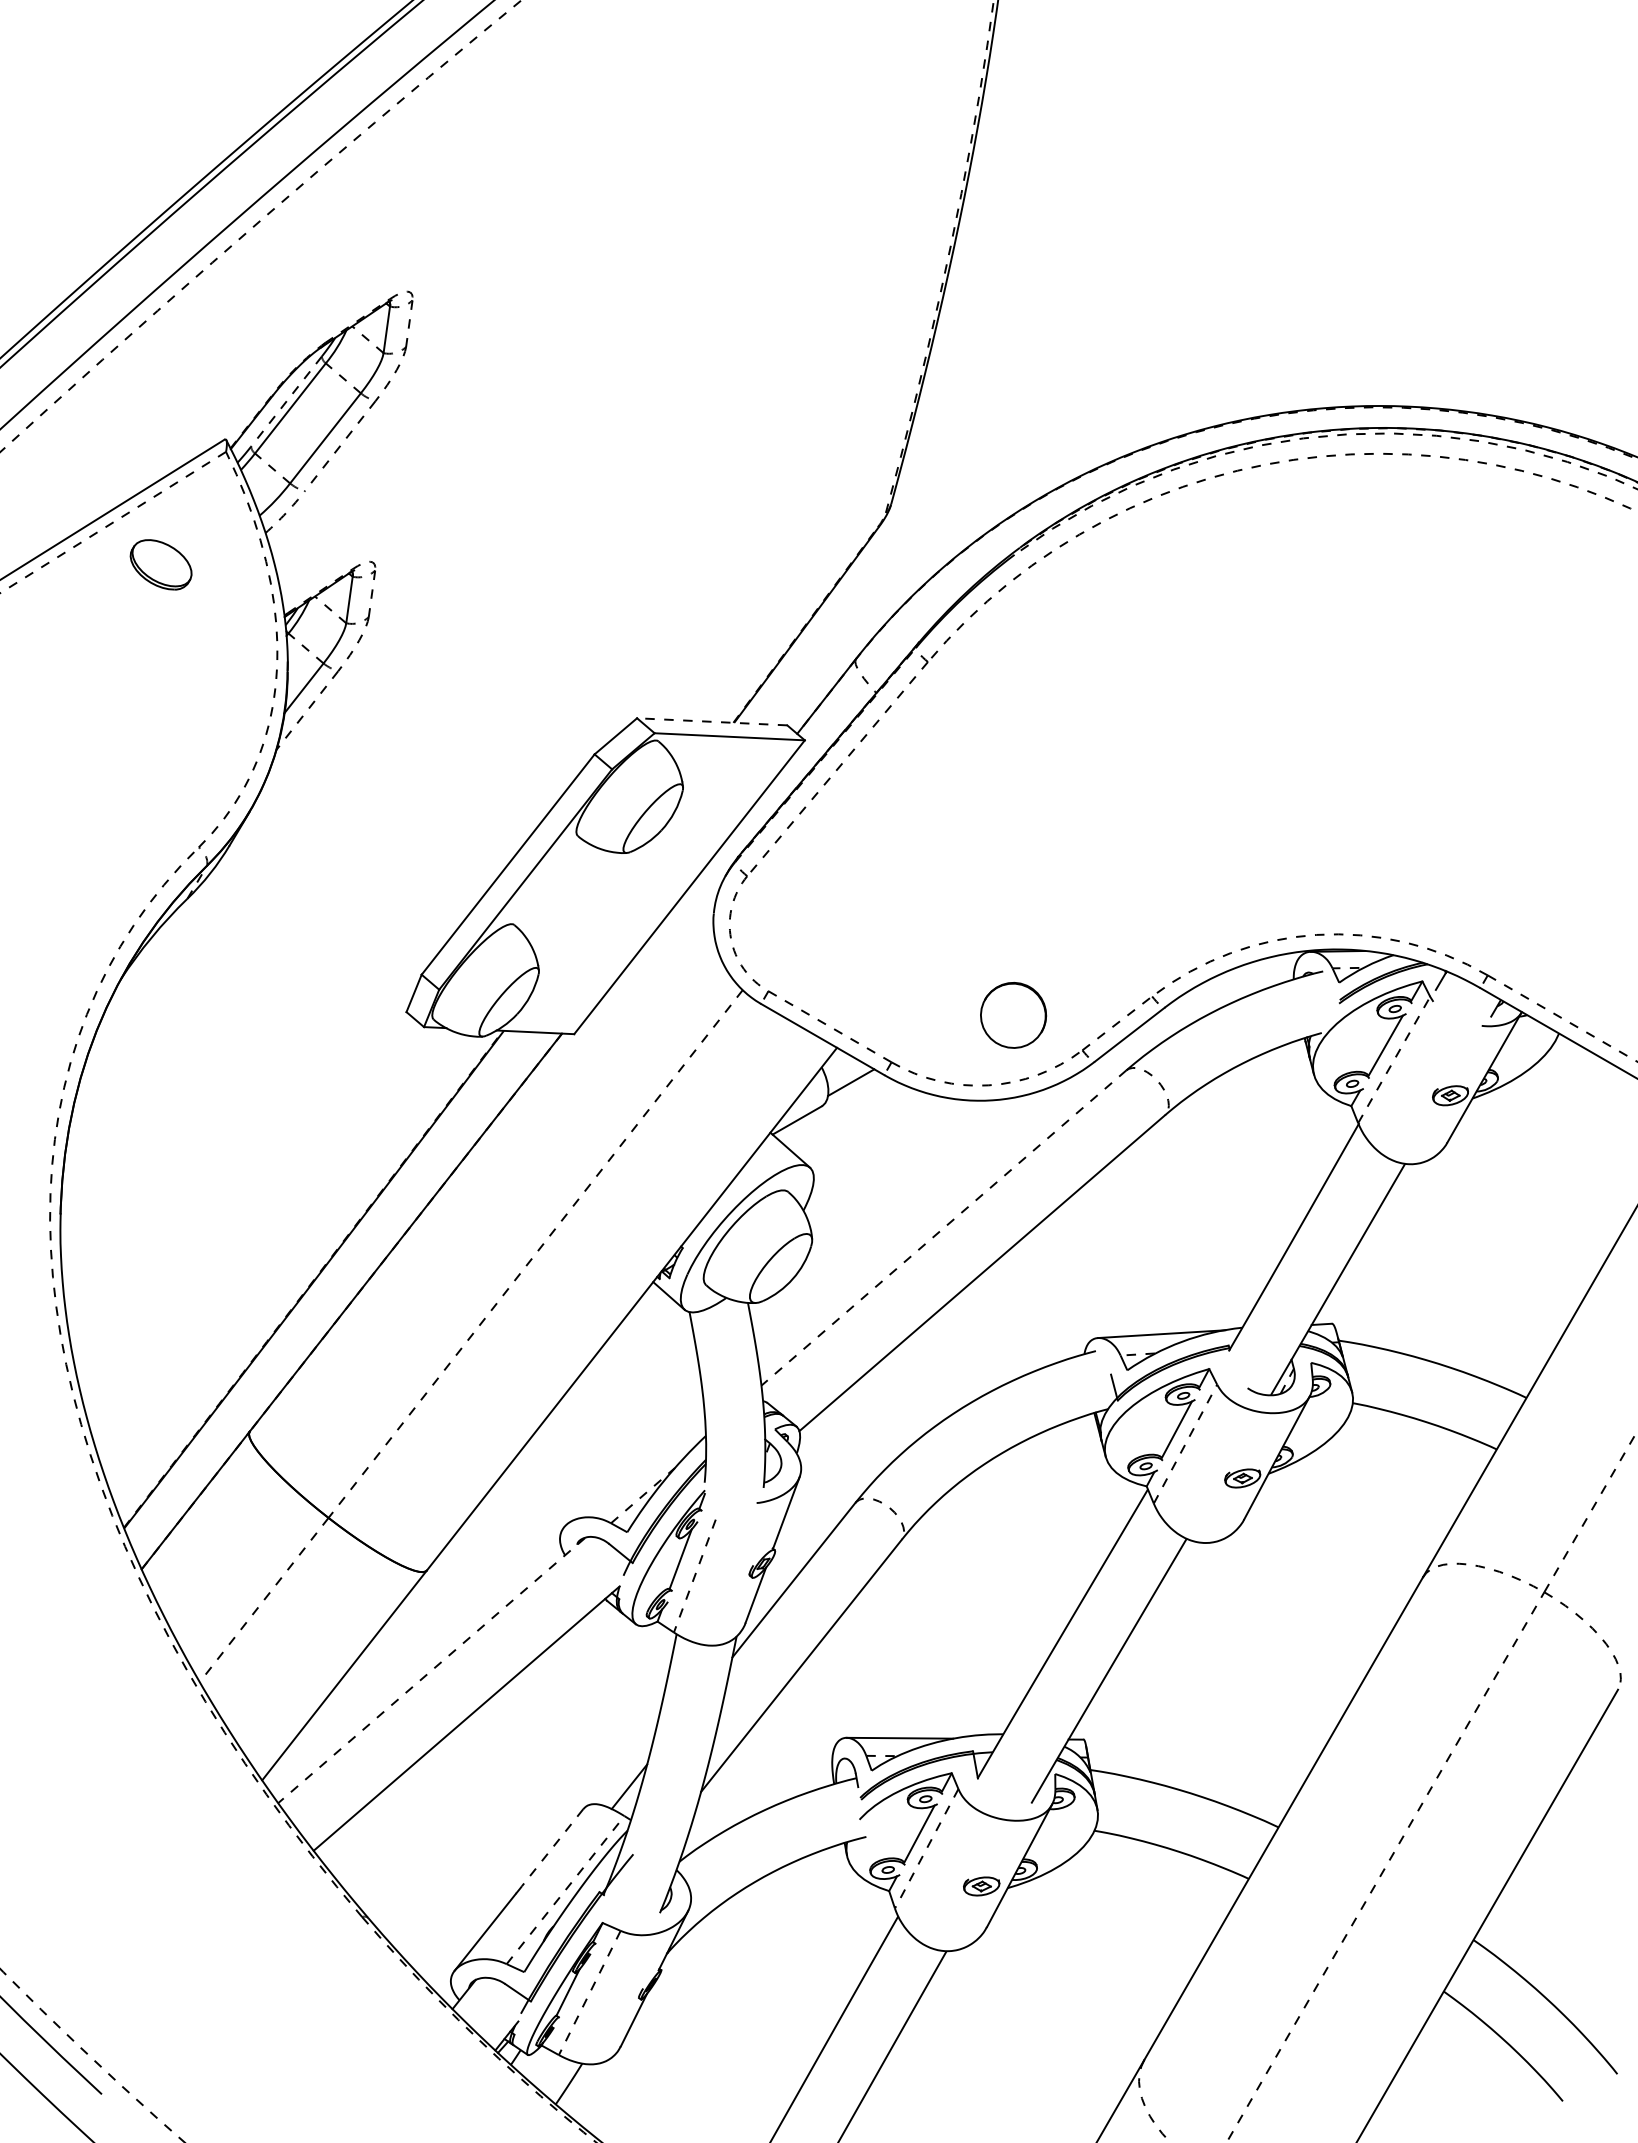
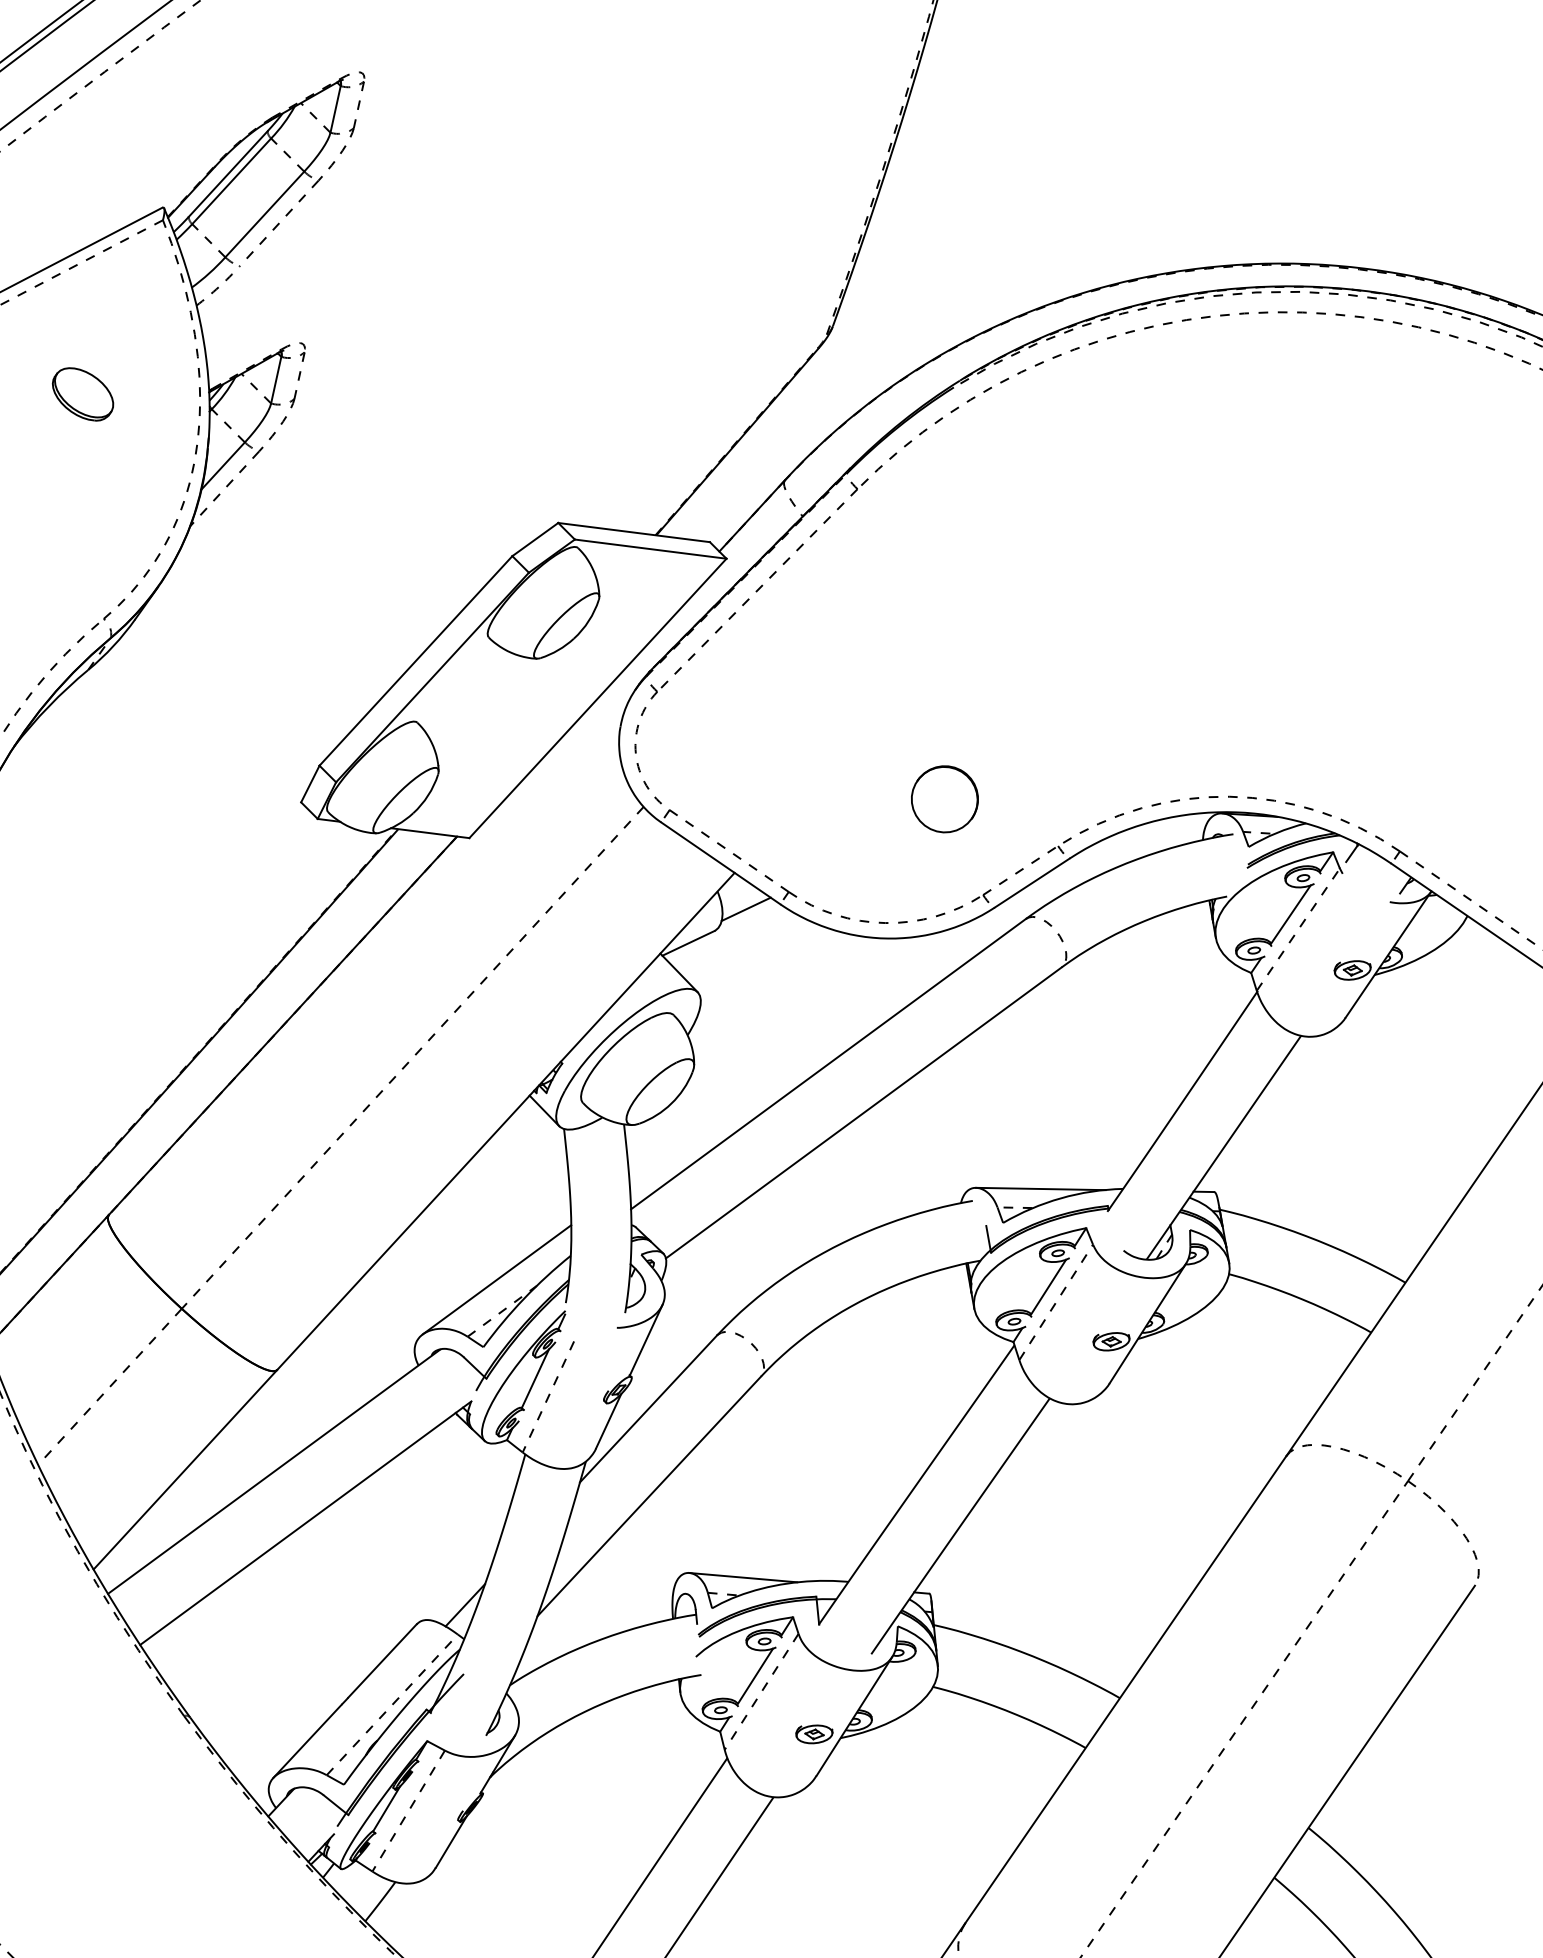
line: (286, 401) -> (228, 173), dashed -> solid
part: (160, 564) -> (82, 393), moved
line: (711, 721) -> (633, 532), dashed -> solid
part: (1013, 1015) -> (944, 799), moved
line: (943, 1228) -> (828, 1064), dashed -> solid
line: (635, 1464) -> (497, 1279), added
line: (431, 1670) -> (273, 1471), dashed -> solid
line: (552, 1848) -> (382, 1661), dashed -> solid

